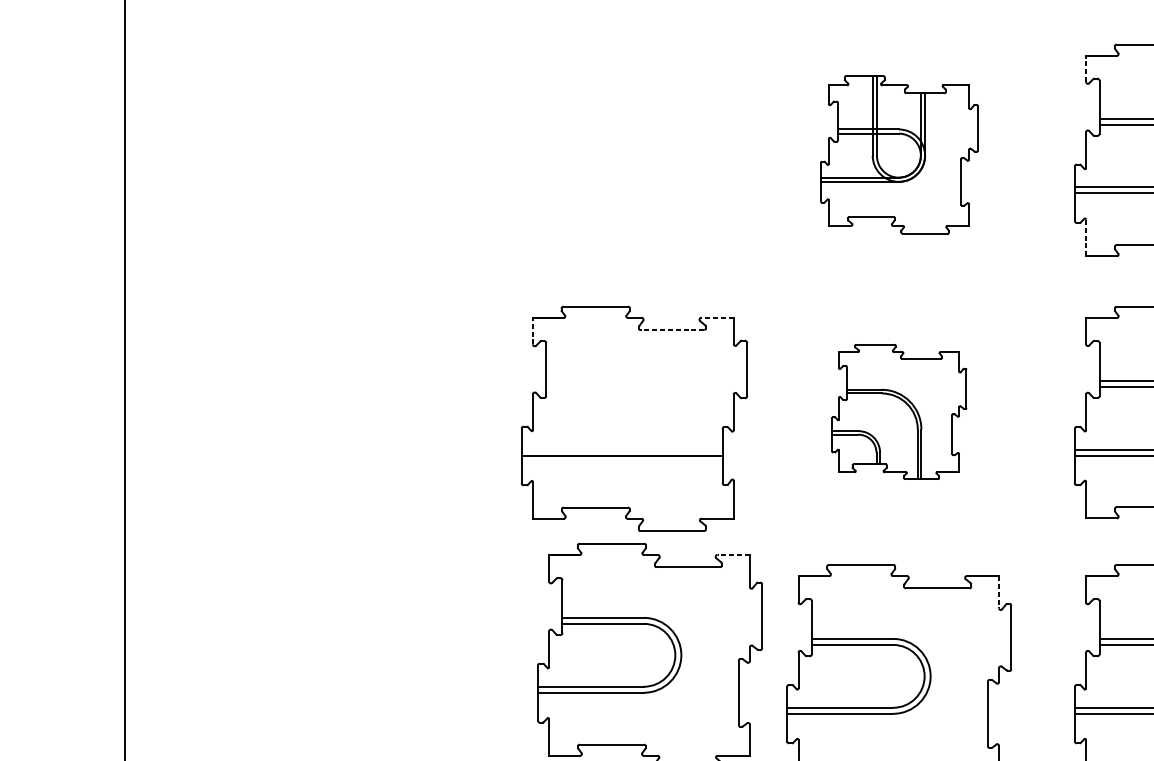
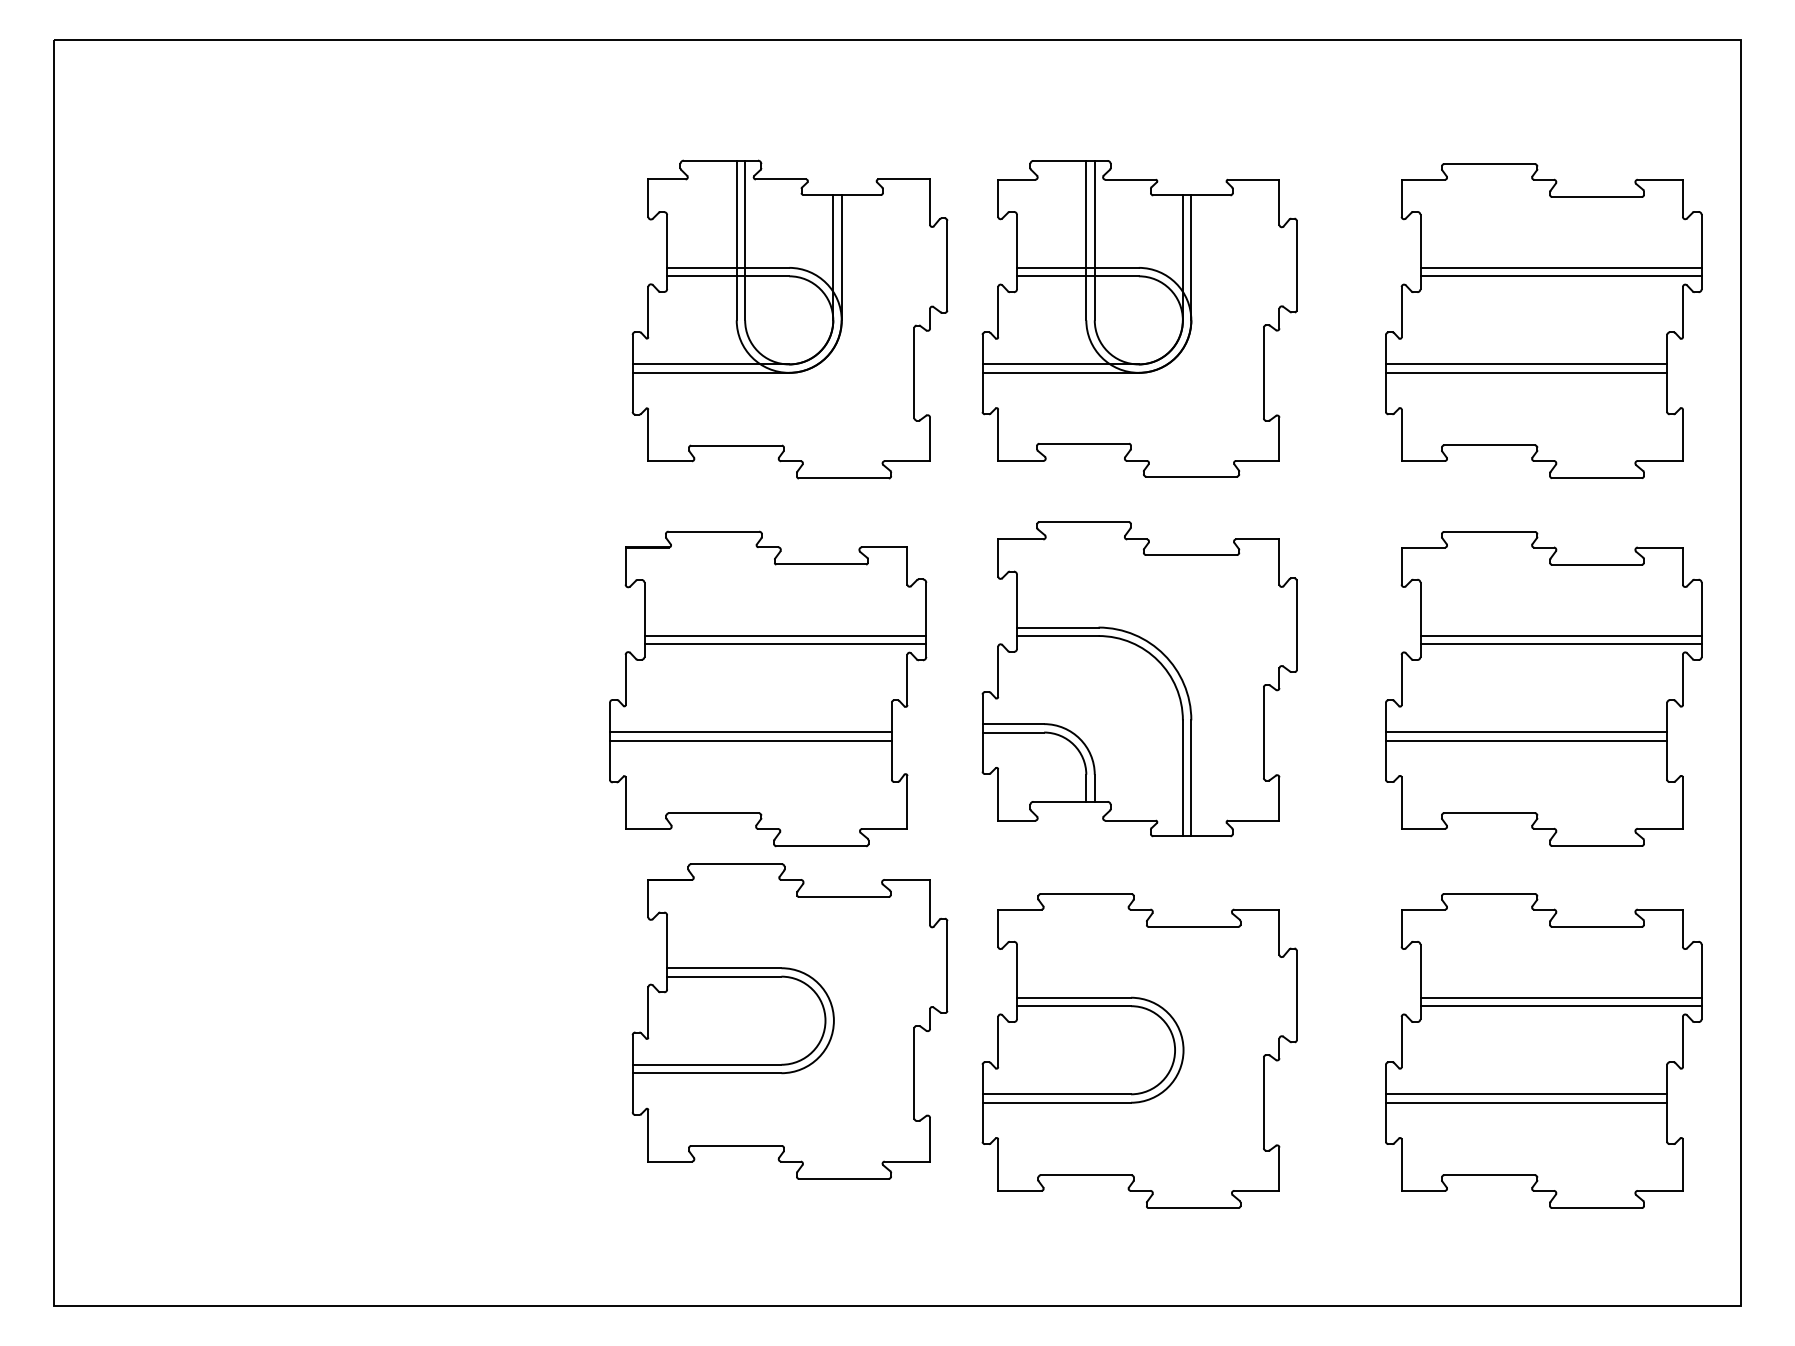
line: (1086, 69) -> (1401, 198), dashed -> solid
part: (899, 154) -> (1139, 318), size x1.43
part: (649, 155) -> (789, 319), added
line: (1086, 238) -> (1401, 435), dashed -> solid
line: (717, 317) -> (884, 547), dashed -> solid
line: (532, 330) -> (625, 565), dashed -> solid
line: (672, 330) -> (821, 564), dashed -> solid
line: (646, 380) -> (785, 635), added
line: (646, 387) -> (785, 644), added
part: (899, 412) -> (1139, 679), size x1.67
line: (621, 449) -> (750, 732), added
line: (733, 554) -> (907, 879), dashed -> solid
line: (999, 592) -> (1279, 932), dashed -> solid

